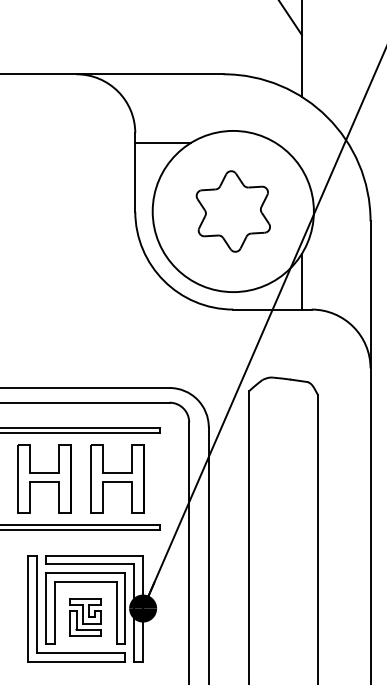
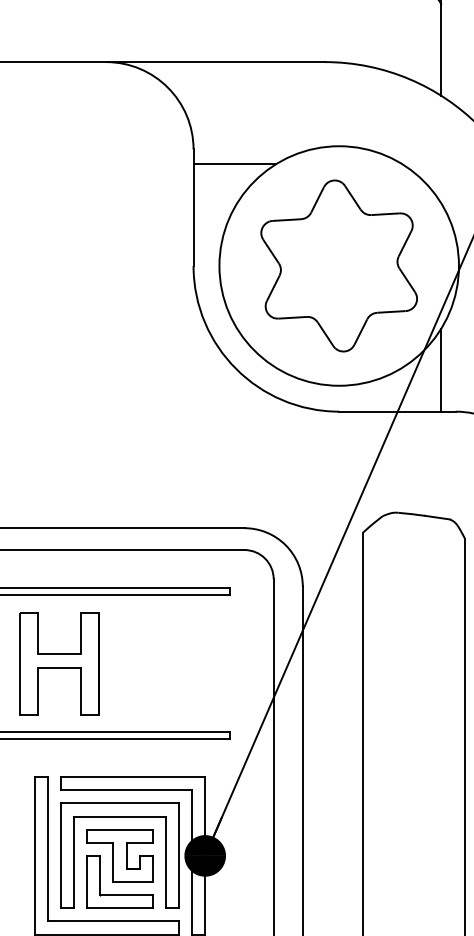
part: (233, 211) -> (339, 265), size x1.43
part: (117, 478) -> (167, 662), removed
part: (85, 617) -> (119, 869), size x1.43

